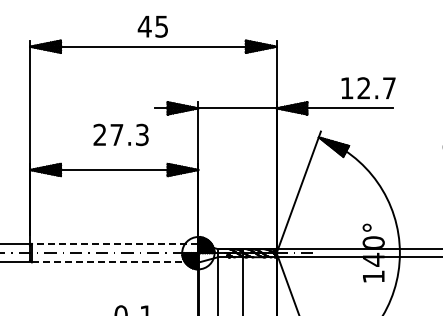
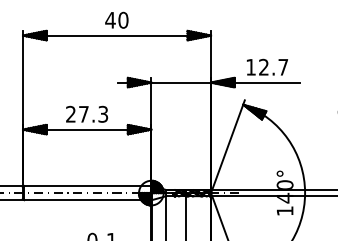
text: (161, 26) -> (123, 20), 45 -> 40
text: (368, 87) -> (267, 66), moved
text: (120, 134) -> (86, 114), moved
line: (114, 243) -> (87, 185), dashed -> solid
line: (115, 262) -> (88, 200), dashed -> solid

